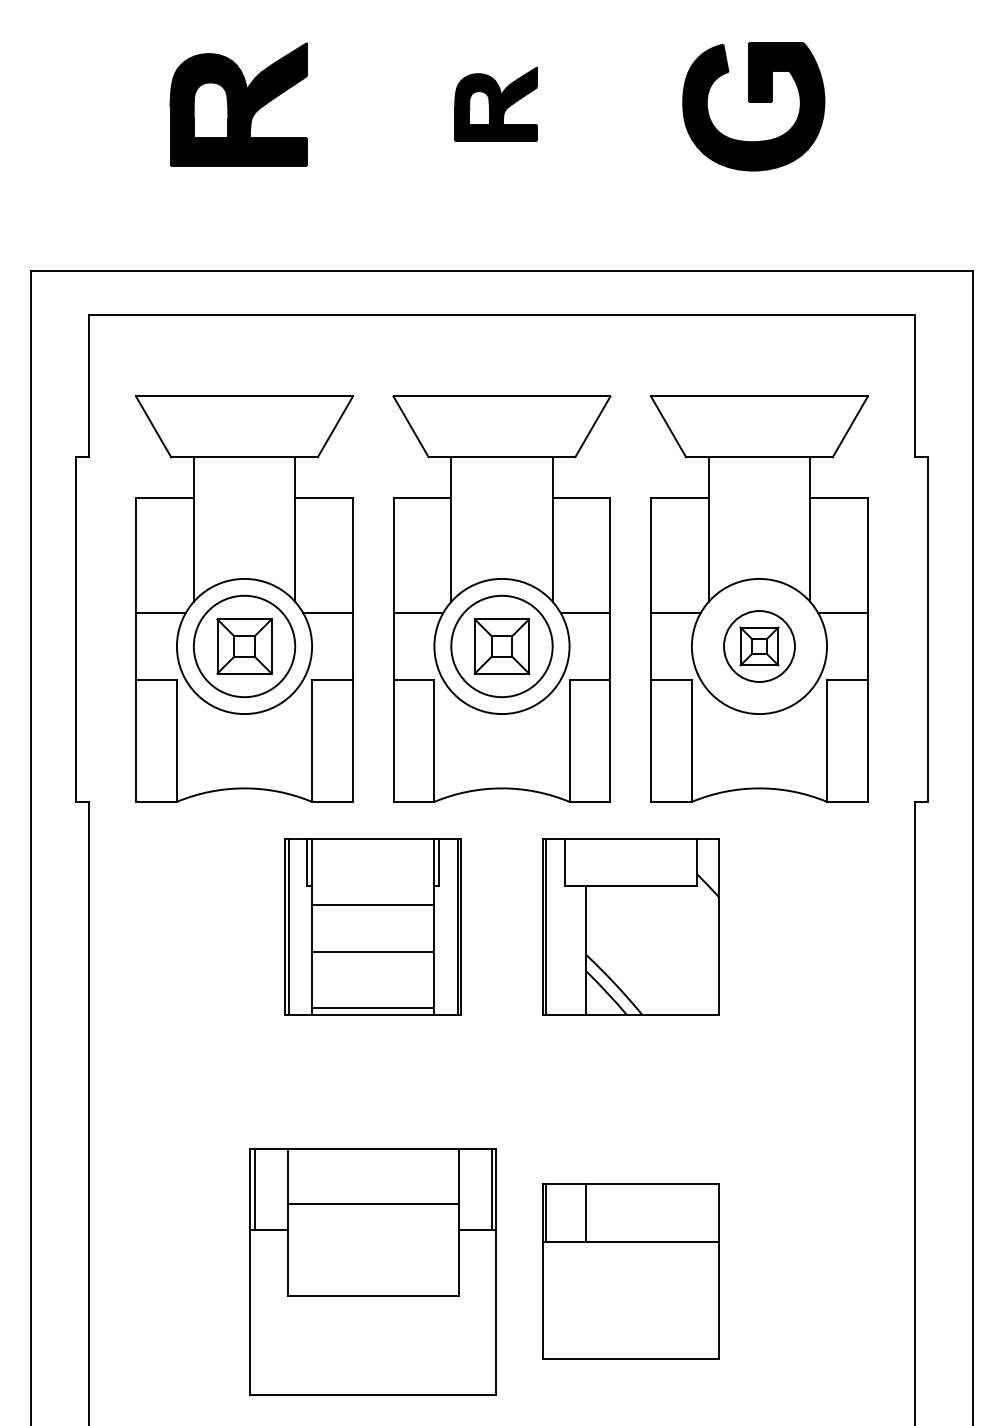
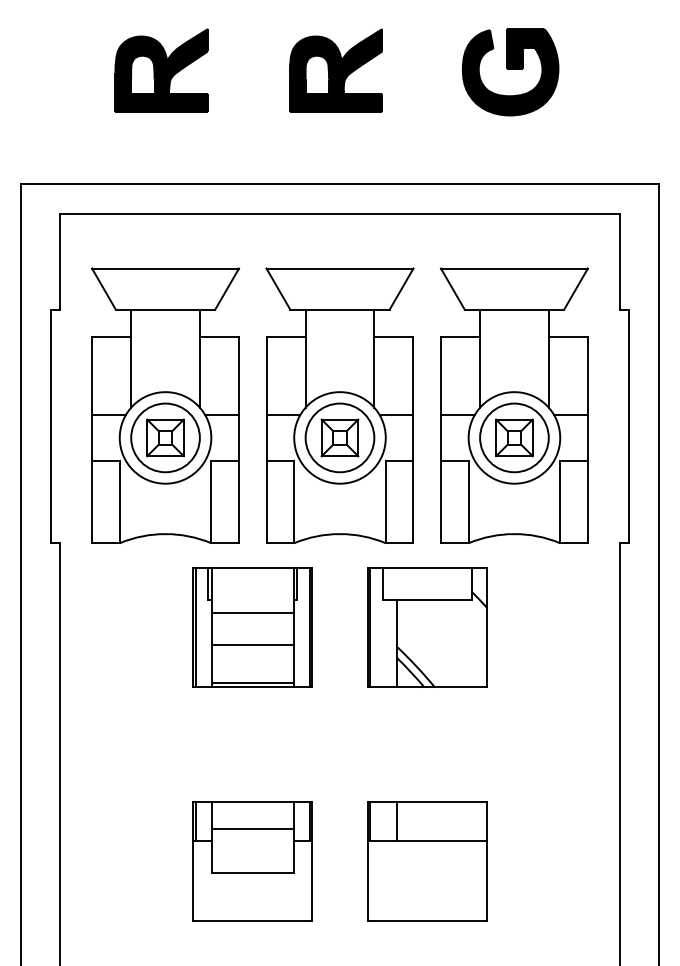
part: (495, 104) -> (335, 70), size x1.67
part: (759, 645) -> (514, 437), size x1.43
part: (372, 1271) -> (252, 861), size x0.71

